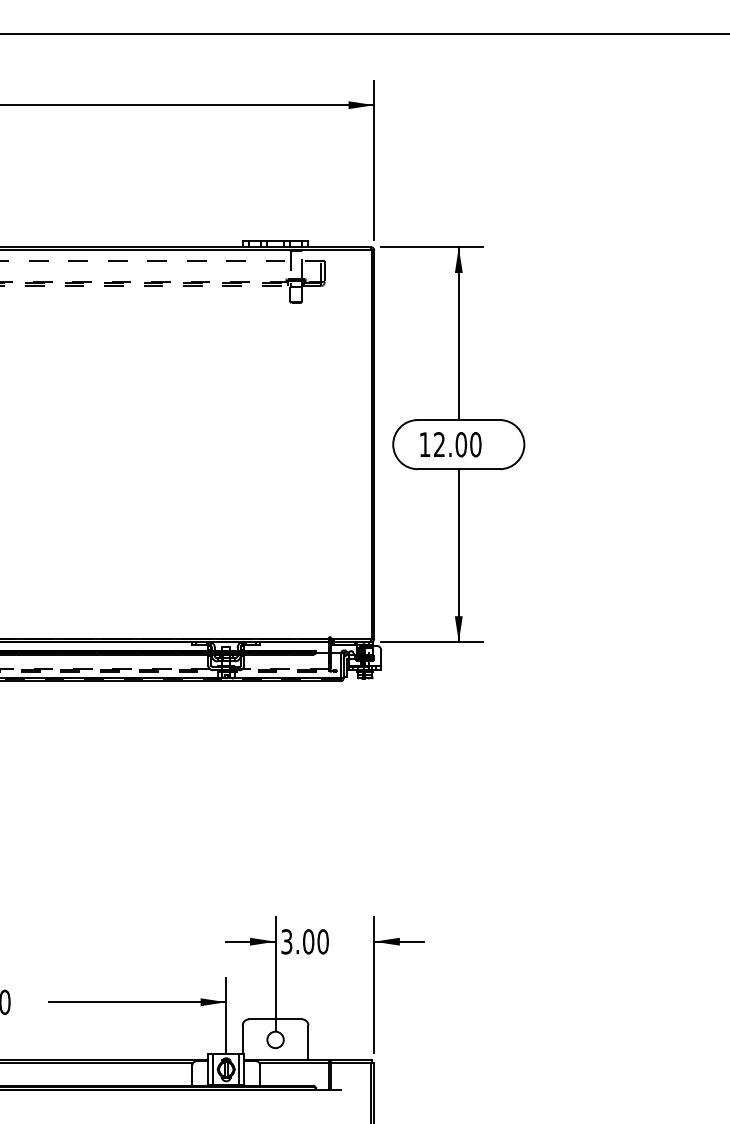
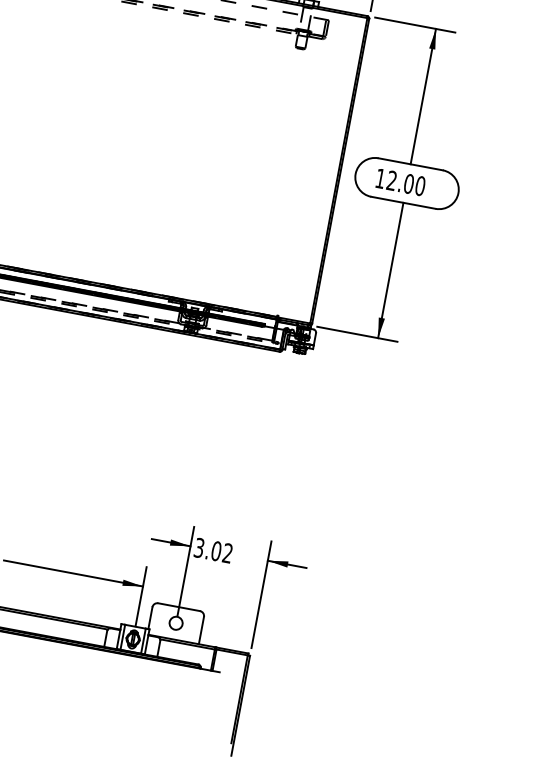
text: (322, 941) -> (227, 553), 3.00 -> 3.02

